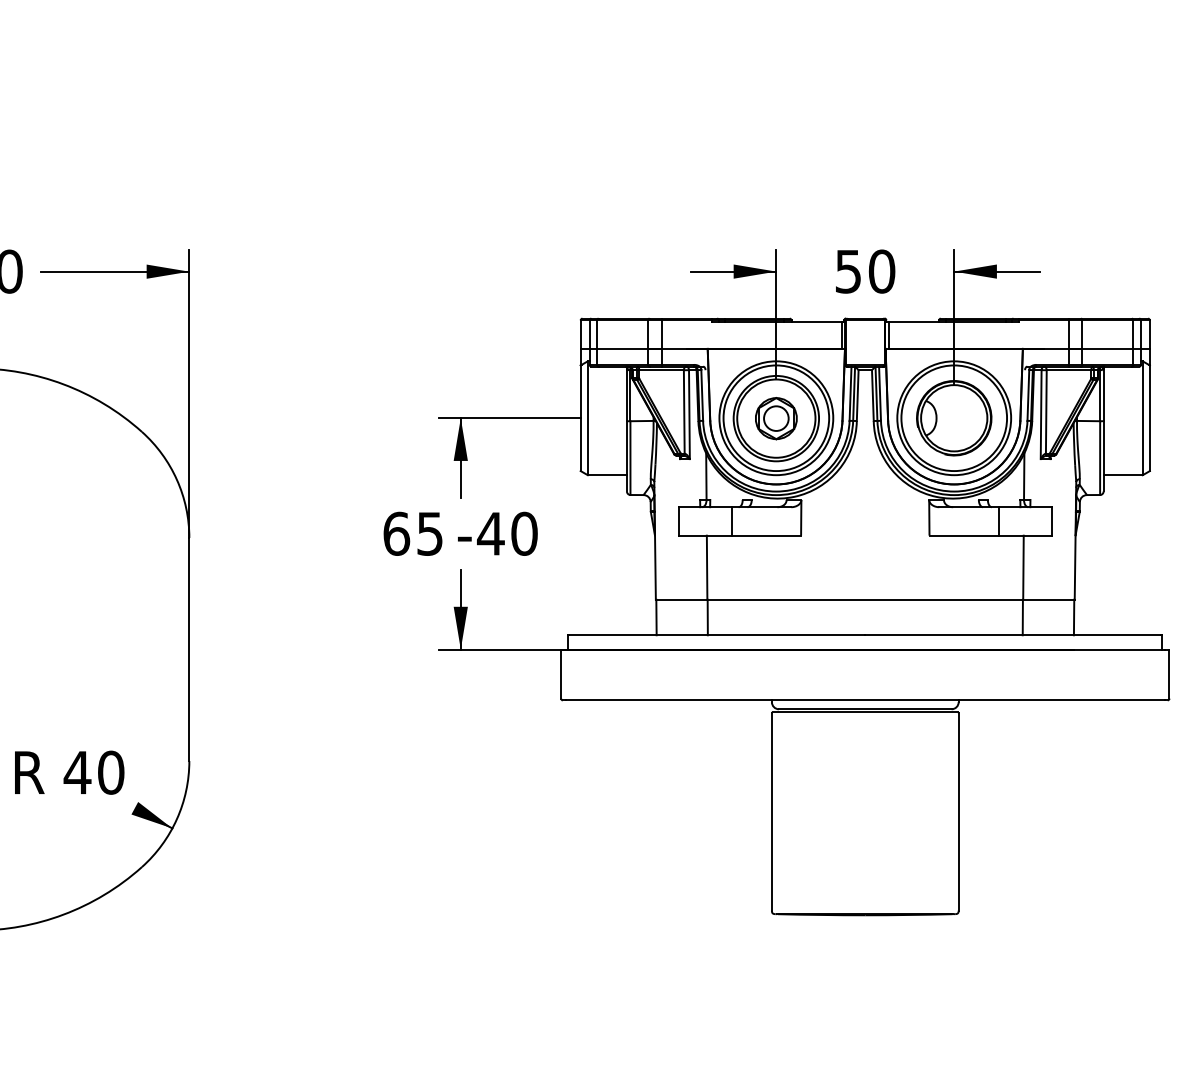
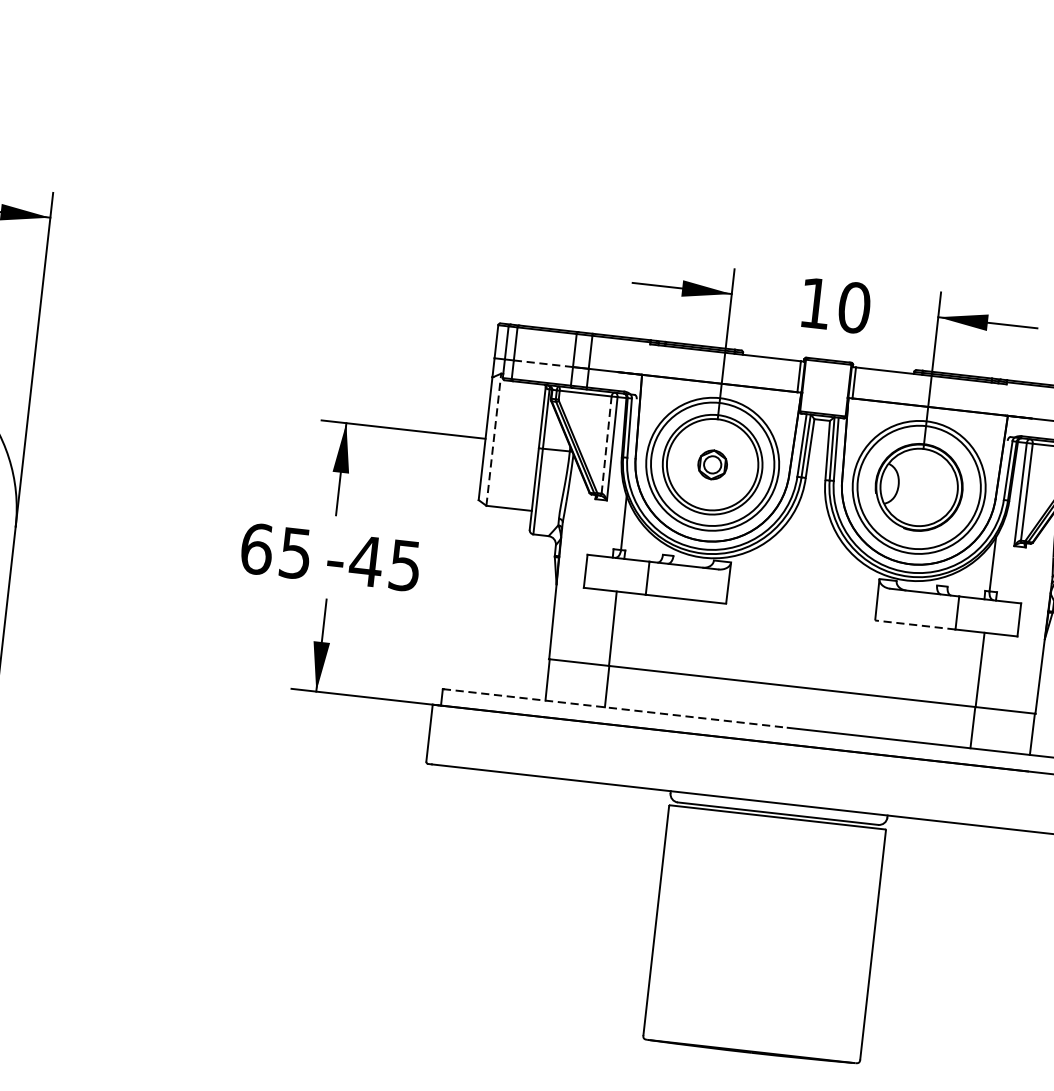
text: (848, 271) -> (815, 303), 50 -> 10
line: (623, 348) -> (544, 363), solid -> dashed
line: (684, 412) -> (606, 445), solid -> dashed
line: (587, 418) -> (493, 439), solid -> dashed
part: (776, 418) -> (712, 464), size x0.6
text: (524, 533) -> (405, 565), -40 -> -45
line: (964, 535) -> (915, 624), solid -> dashed
line: (716, 635) -> (614, 708), solid -> dashed

